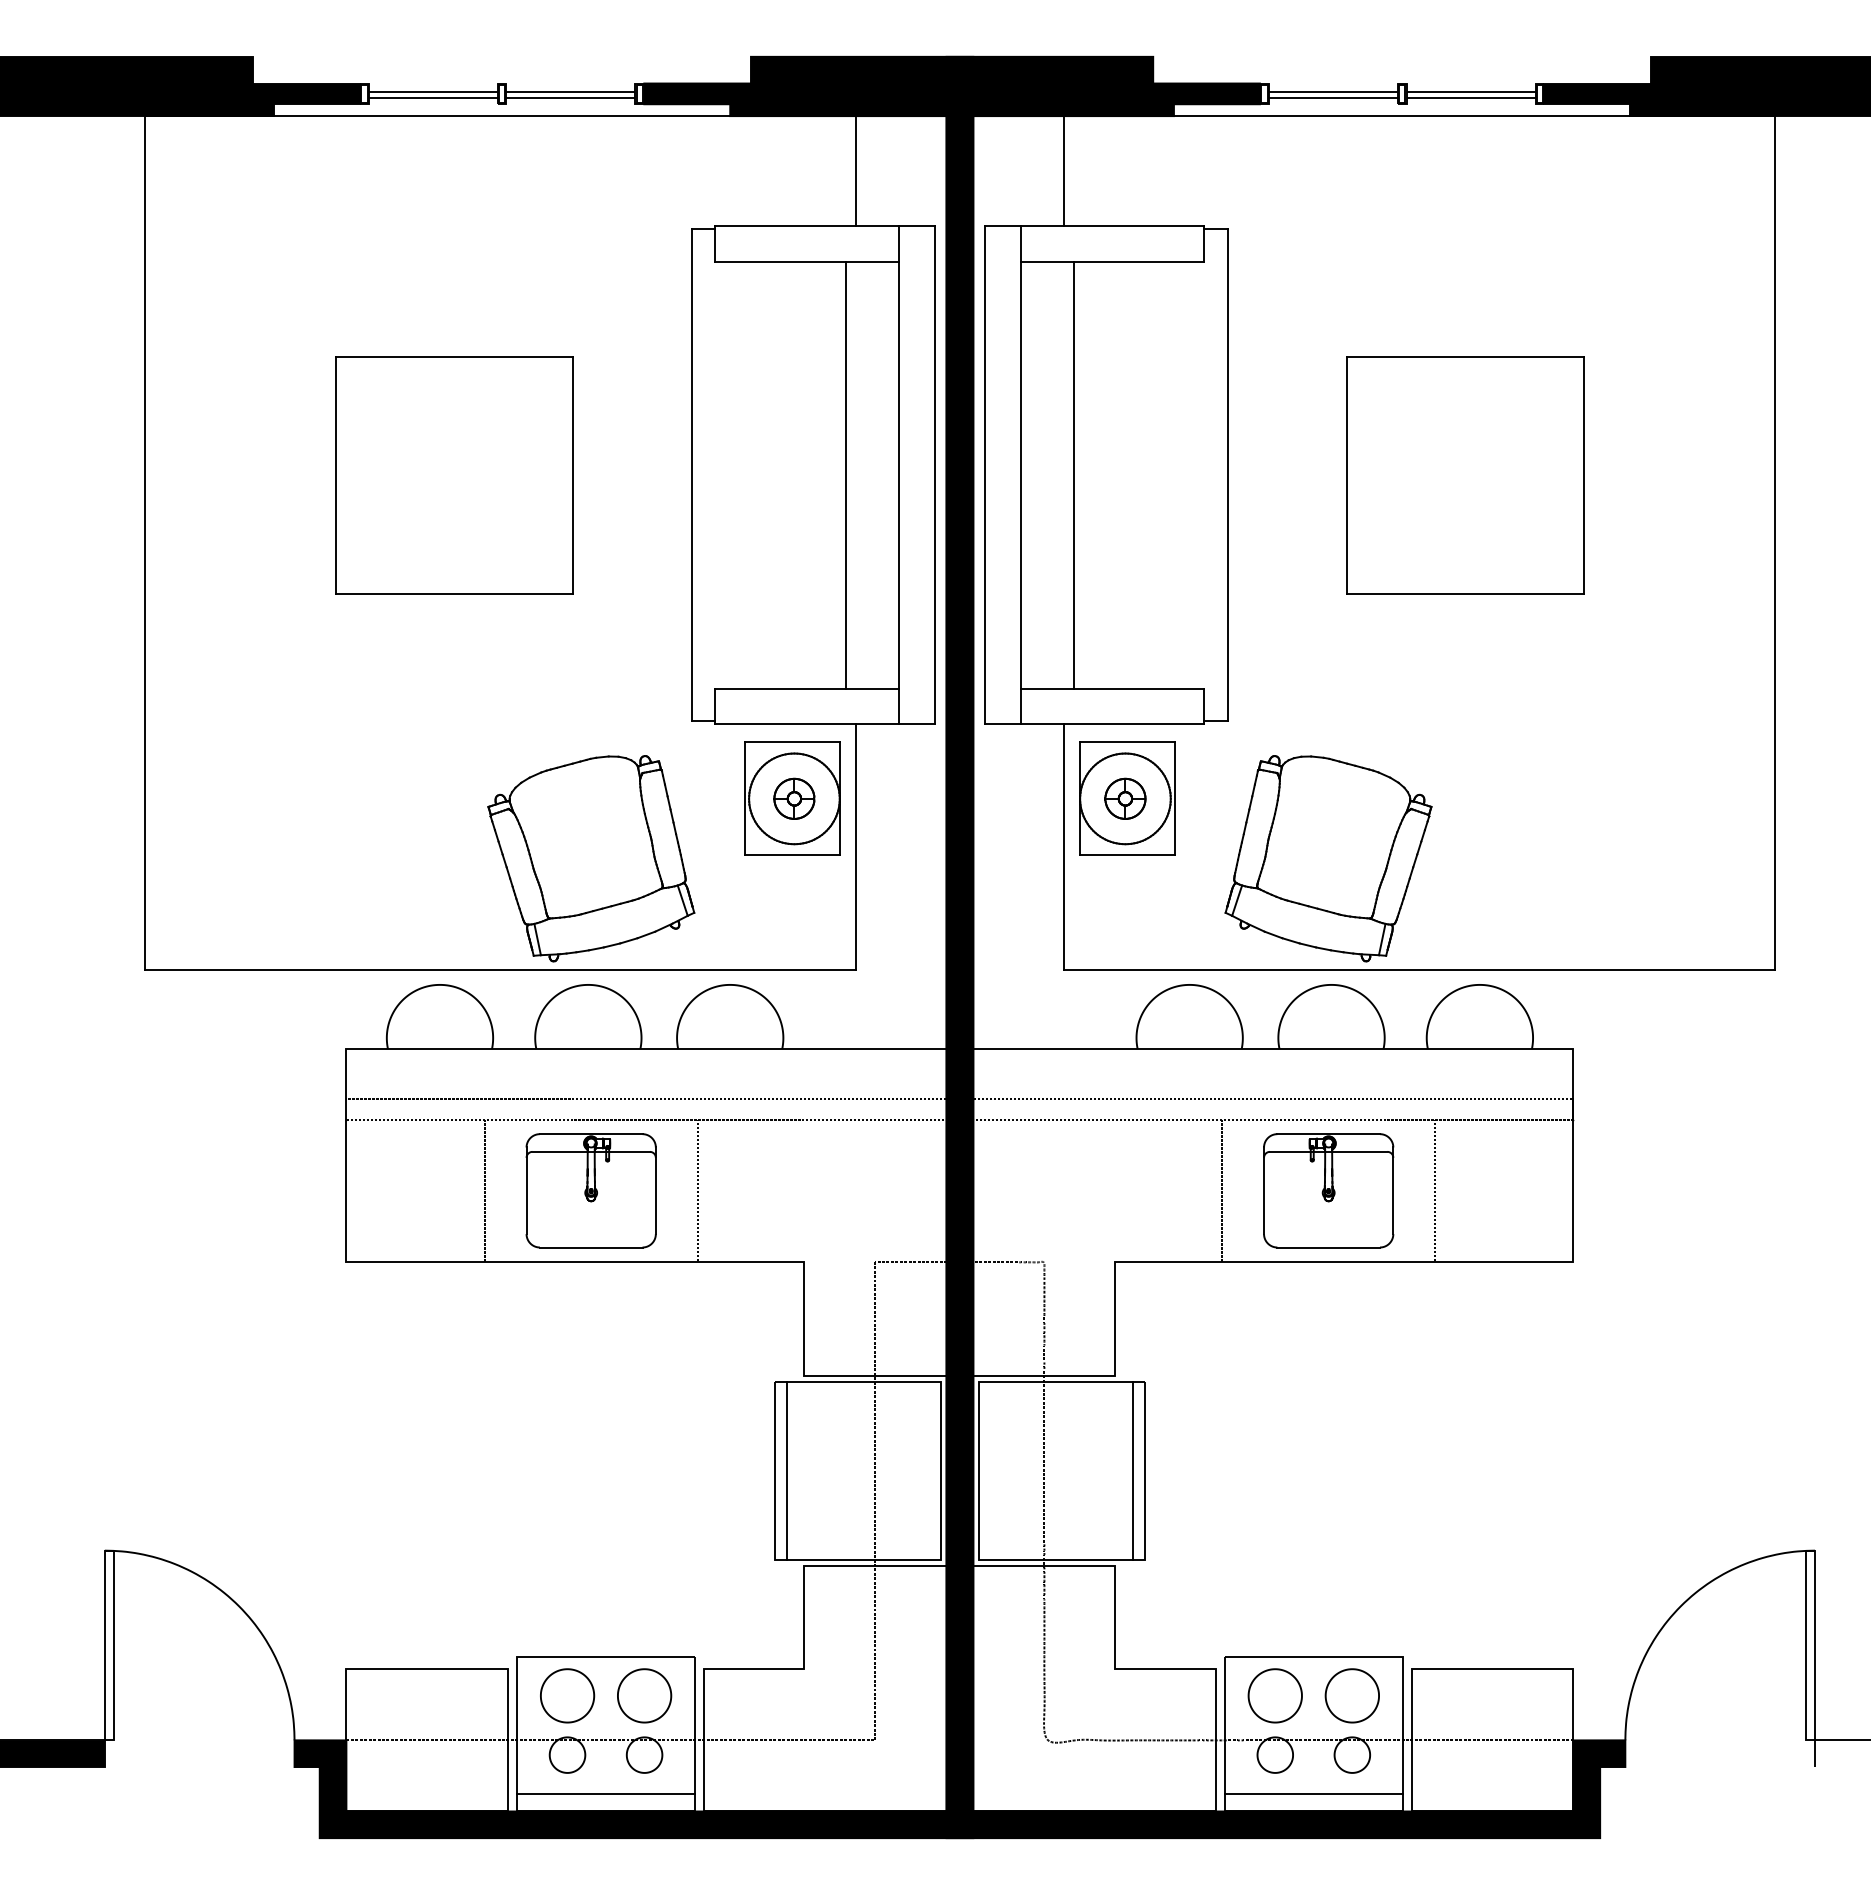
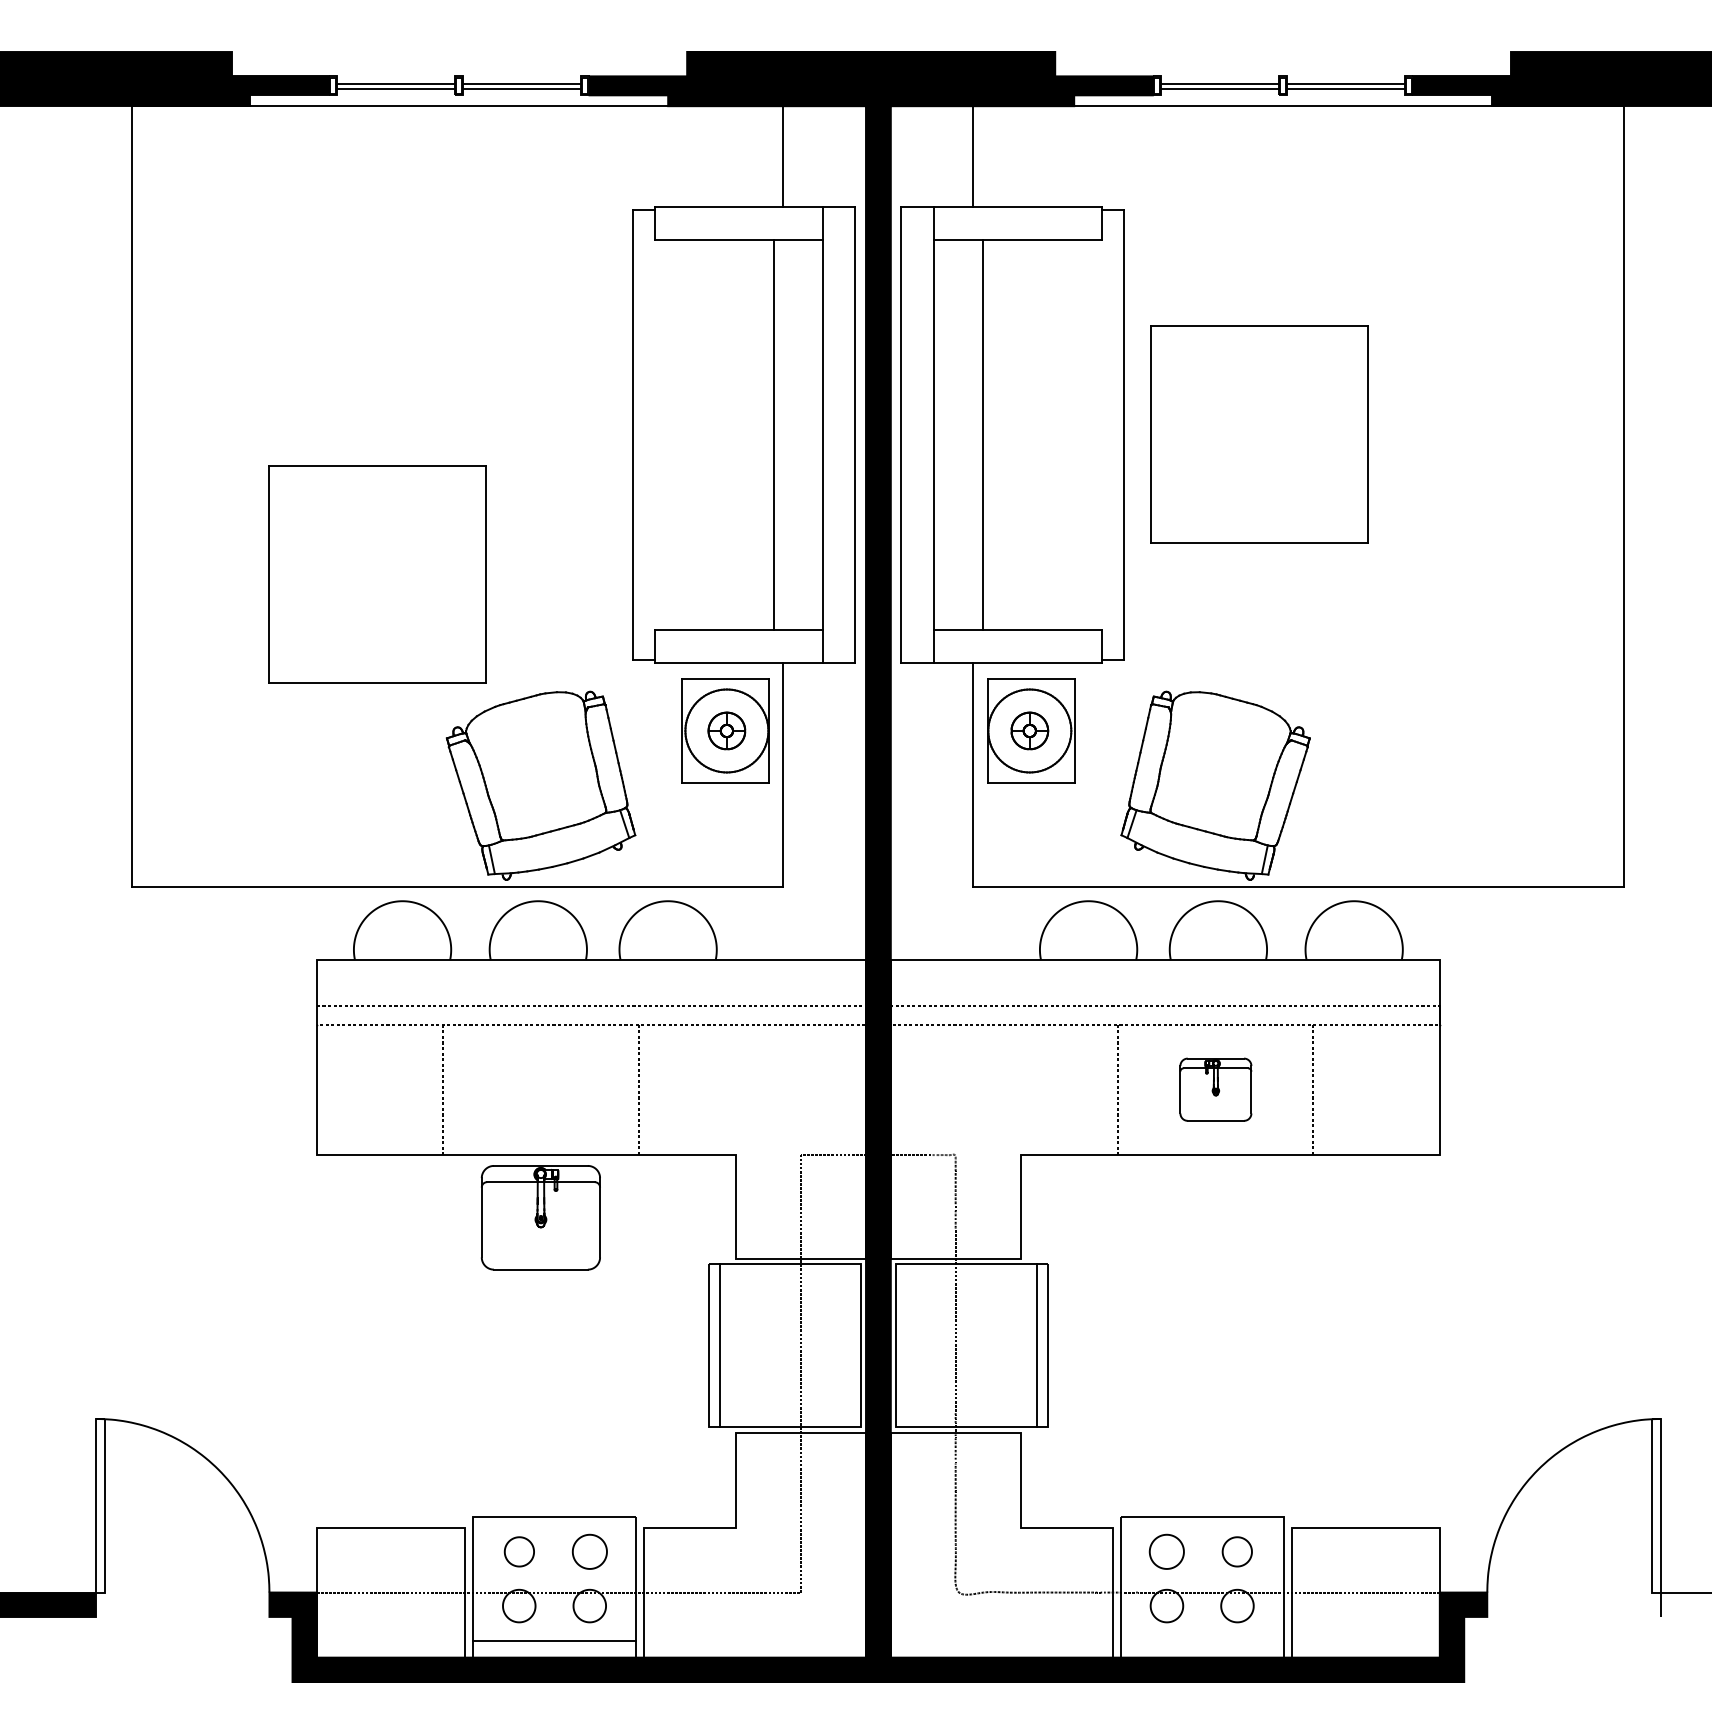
part: (454, 475) -> (377, 575), moved
part: (1465, 475) -> (1259, 435), moved
part: (590, 1190) -> (540, 1217), moved
part: (1328, 1190) -> (1215, 1089), size x0.6
part: (567, 1695) -> (519, 1551), size x0.6
part: (644, 1695) -> (589, 1551), size x0.7
part: (1274, 1695) -> (1166, 1551), size x0.7
part: (1351, 1695) -> (1236, 1551), size x0.6
line: (1313, 1793) -> (1201, 1641), removed

